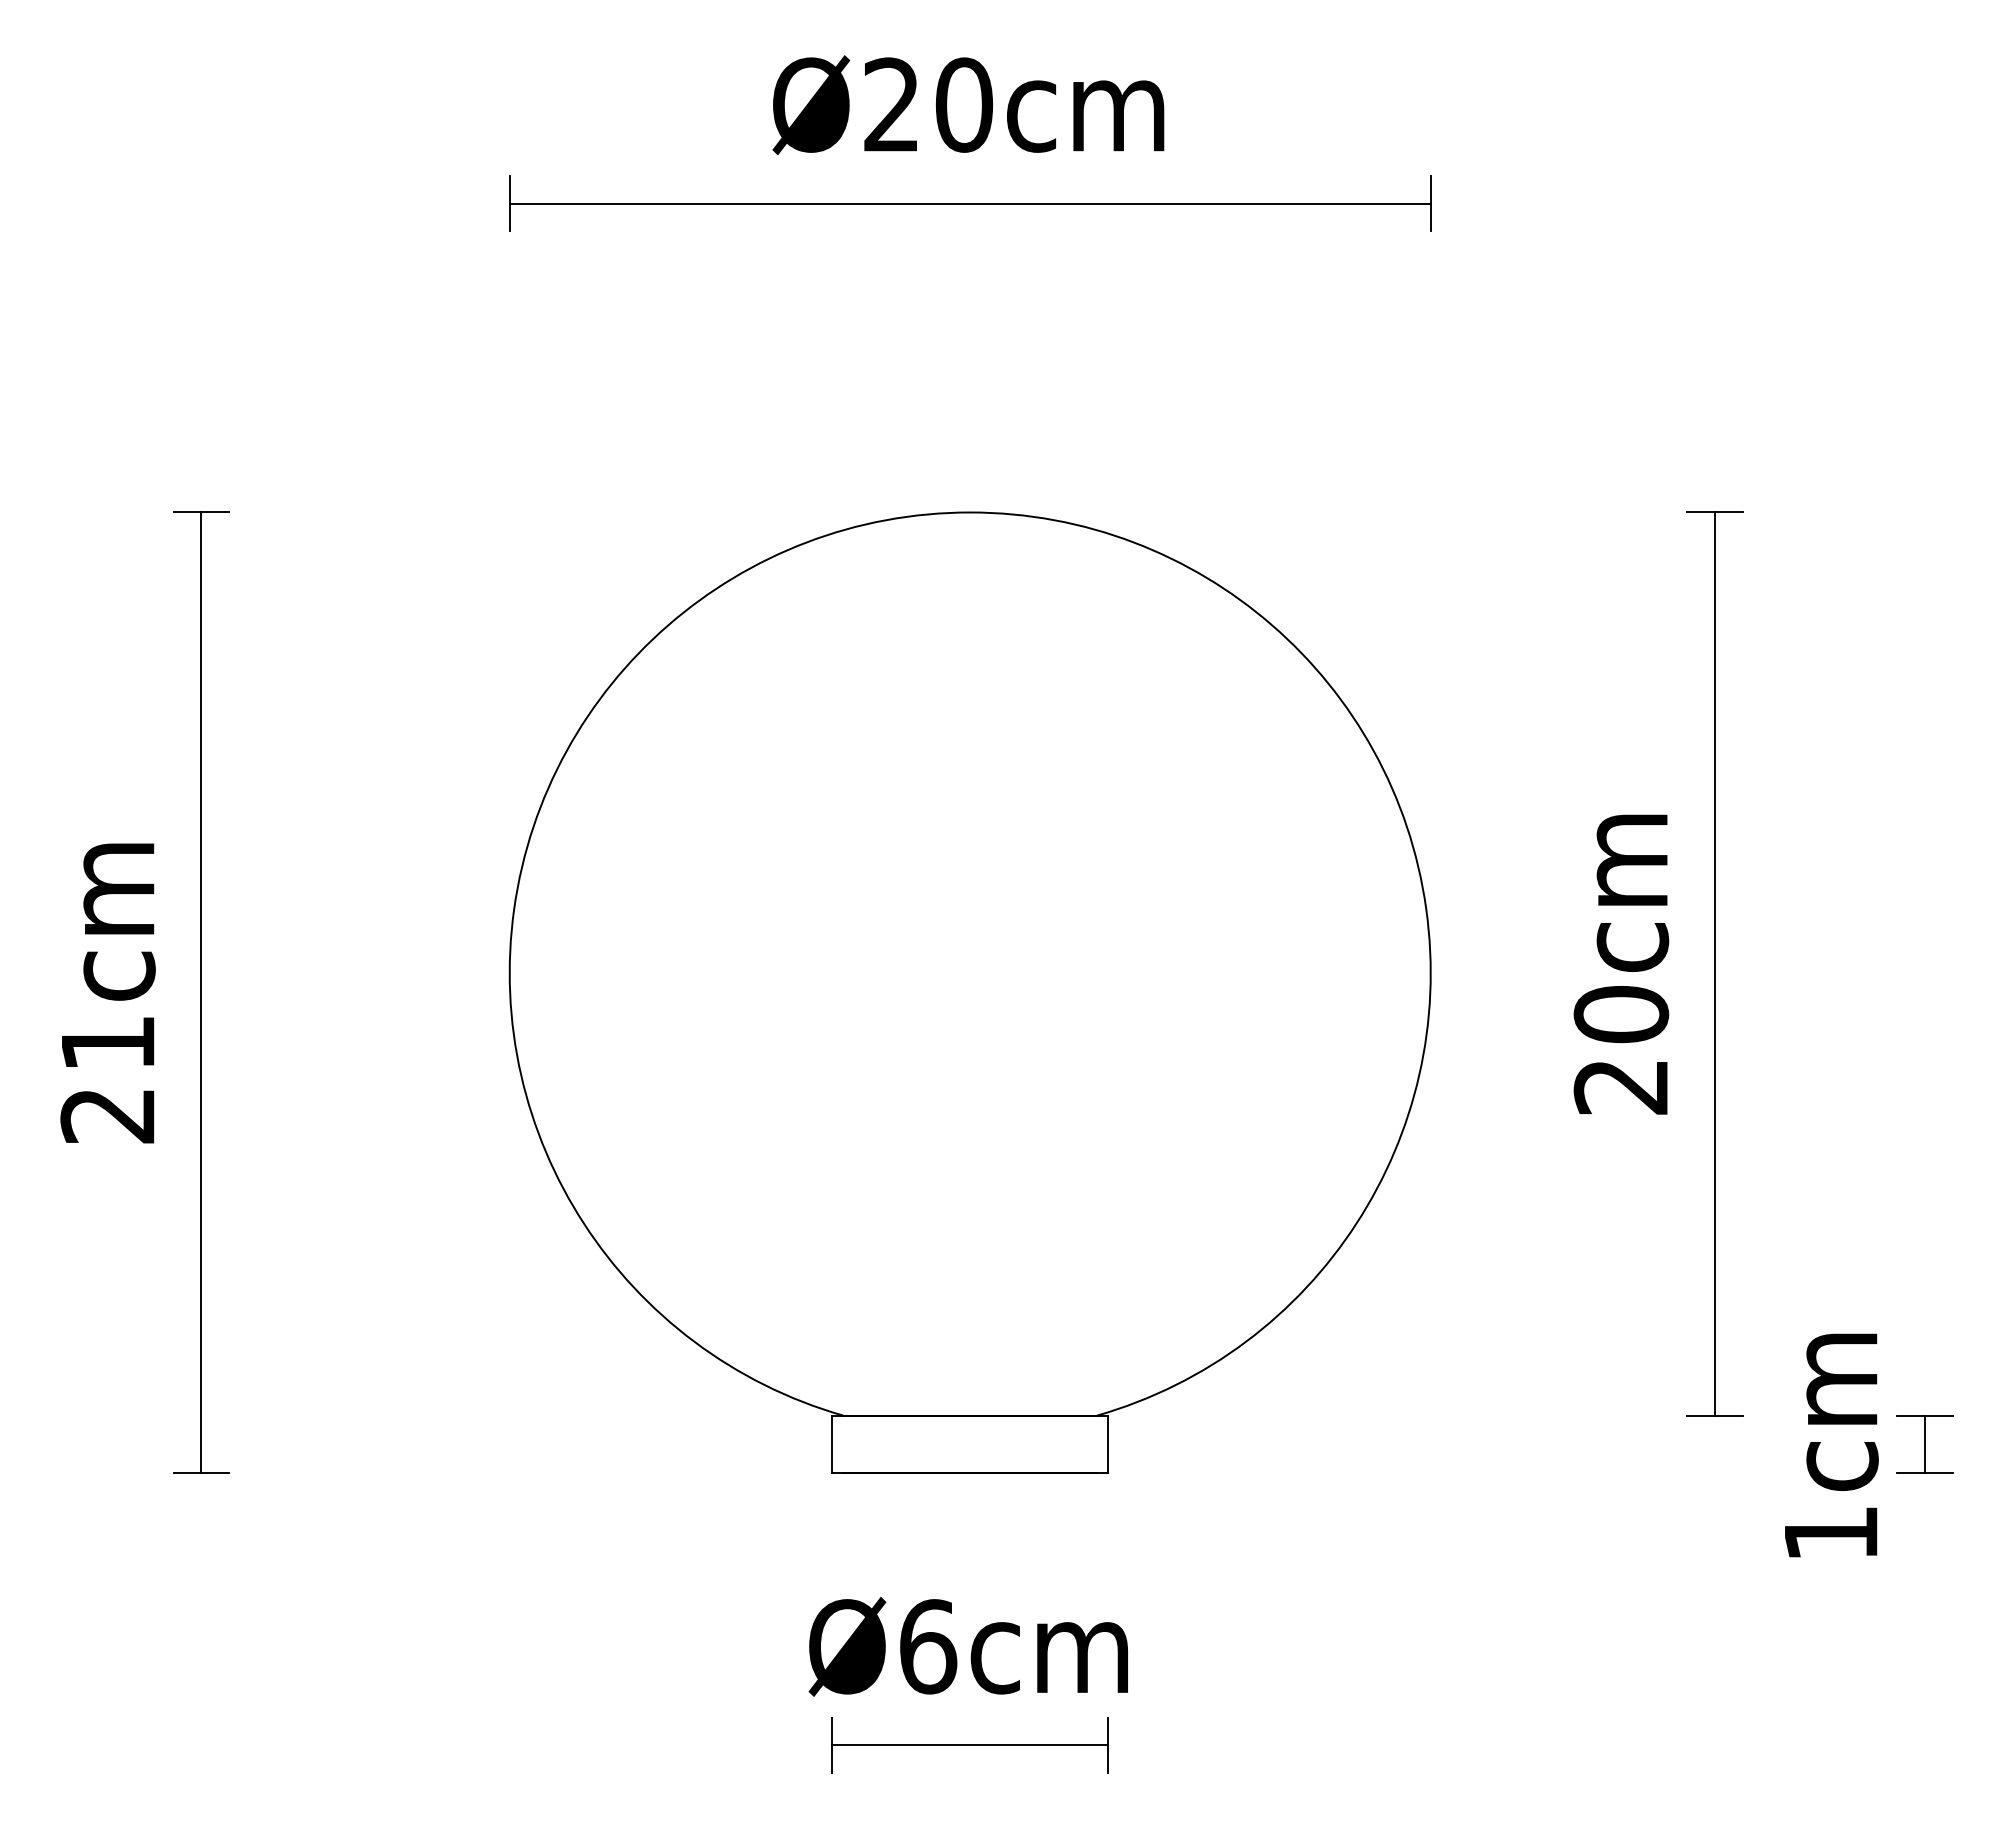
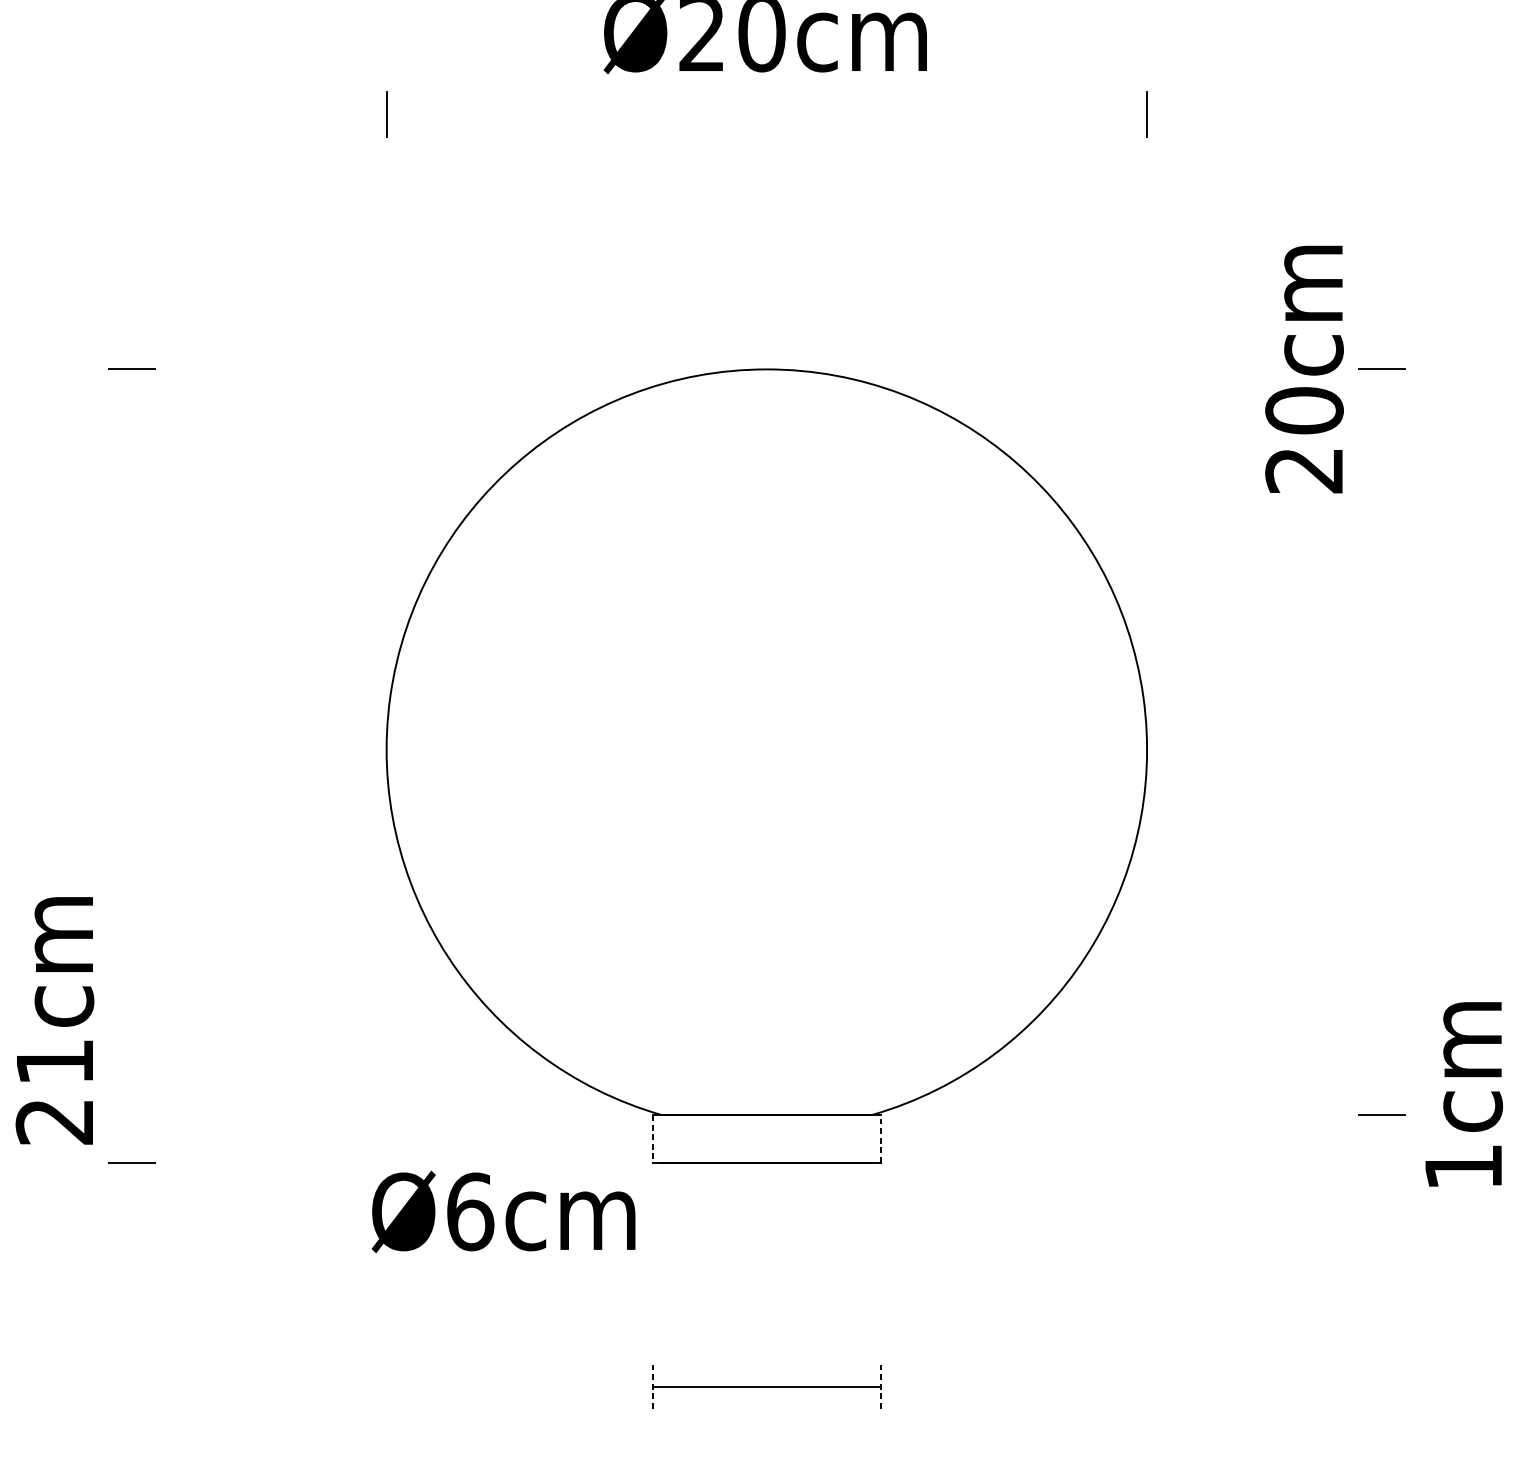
line: (969, 203) -> (766, 114), removed
line: (1714, 963) -> (1381, 741), removed
text: (1621, 964) -> (1304, 369), moved
line: (201, 992) -> (132, 765), removed
text: (107, 993) -> (54, 1020), moved
line: (832, 1444) -> (653, 1138), solid -> dashed
line: (1108, 1444) -> (881, 1138), solid -> dashed
text: (1831, 1445) -> (1463, 1094), moved
text: (967, 1646) -> (502, 1211), moved
line: (832, 1745) -> (653, 1387), solid -> dashed
line: (1108, 1745) -> (881, 1387), solid -> dashed

